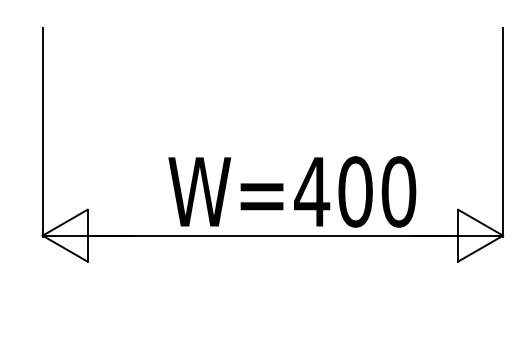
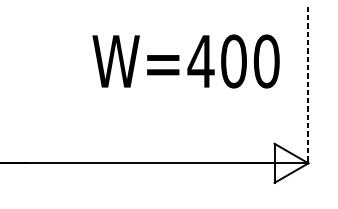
line: (503, 133) -> (308, 86), solid -> dashed
text: (292, 191) -> (186, 61), moved

